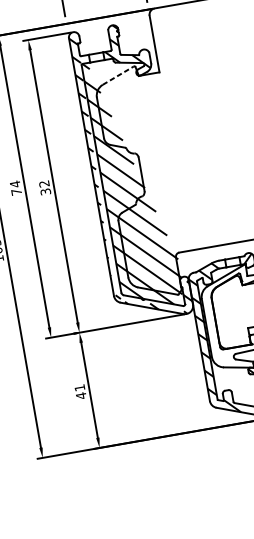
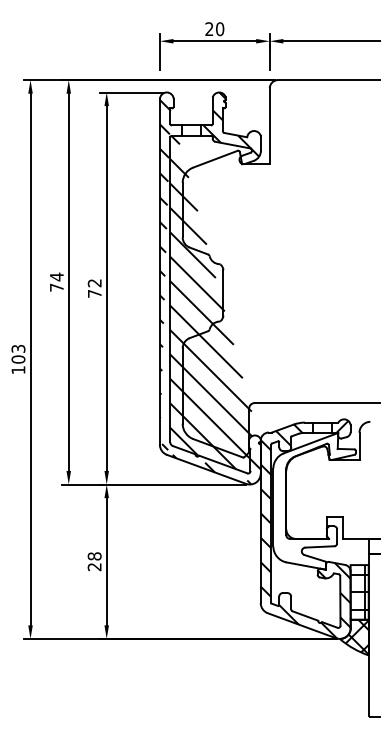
line: (118, 75) -> (215, 159), dashed -> solid
text: (45, 191) -> (94, 293), 32 -> 72
text: (80, 391) -> (94, 561), 41 -> 28

